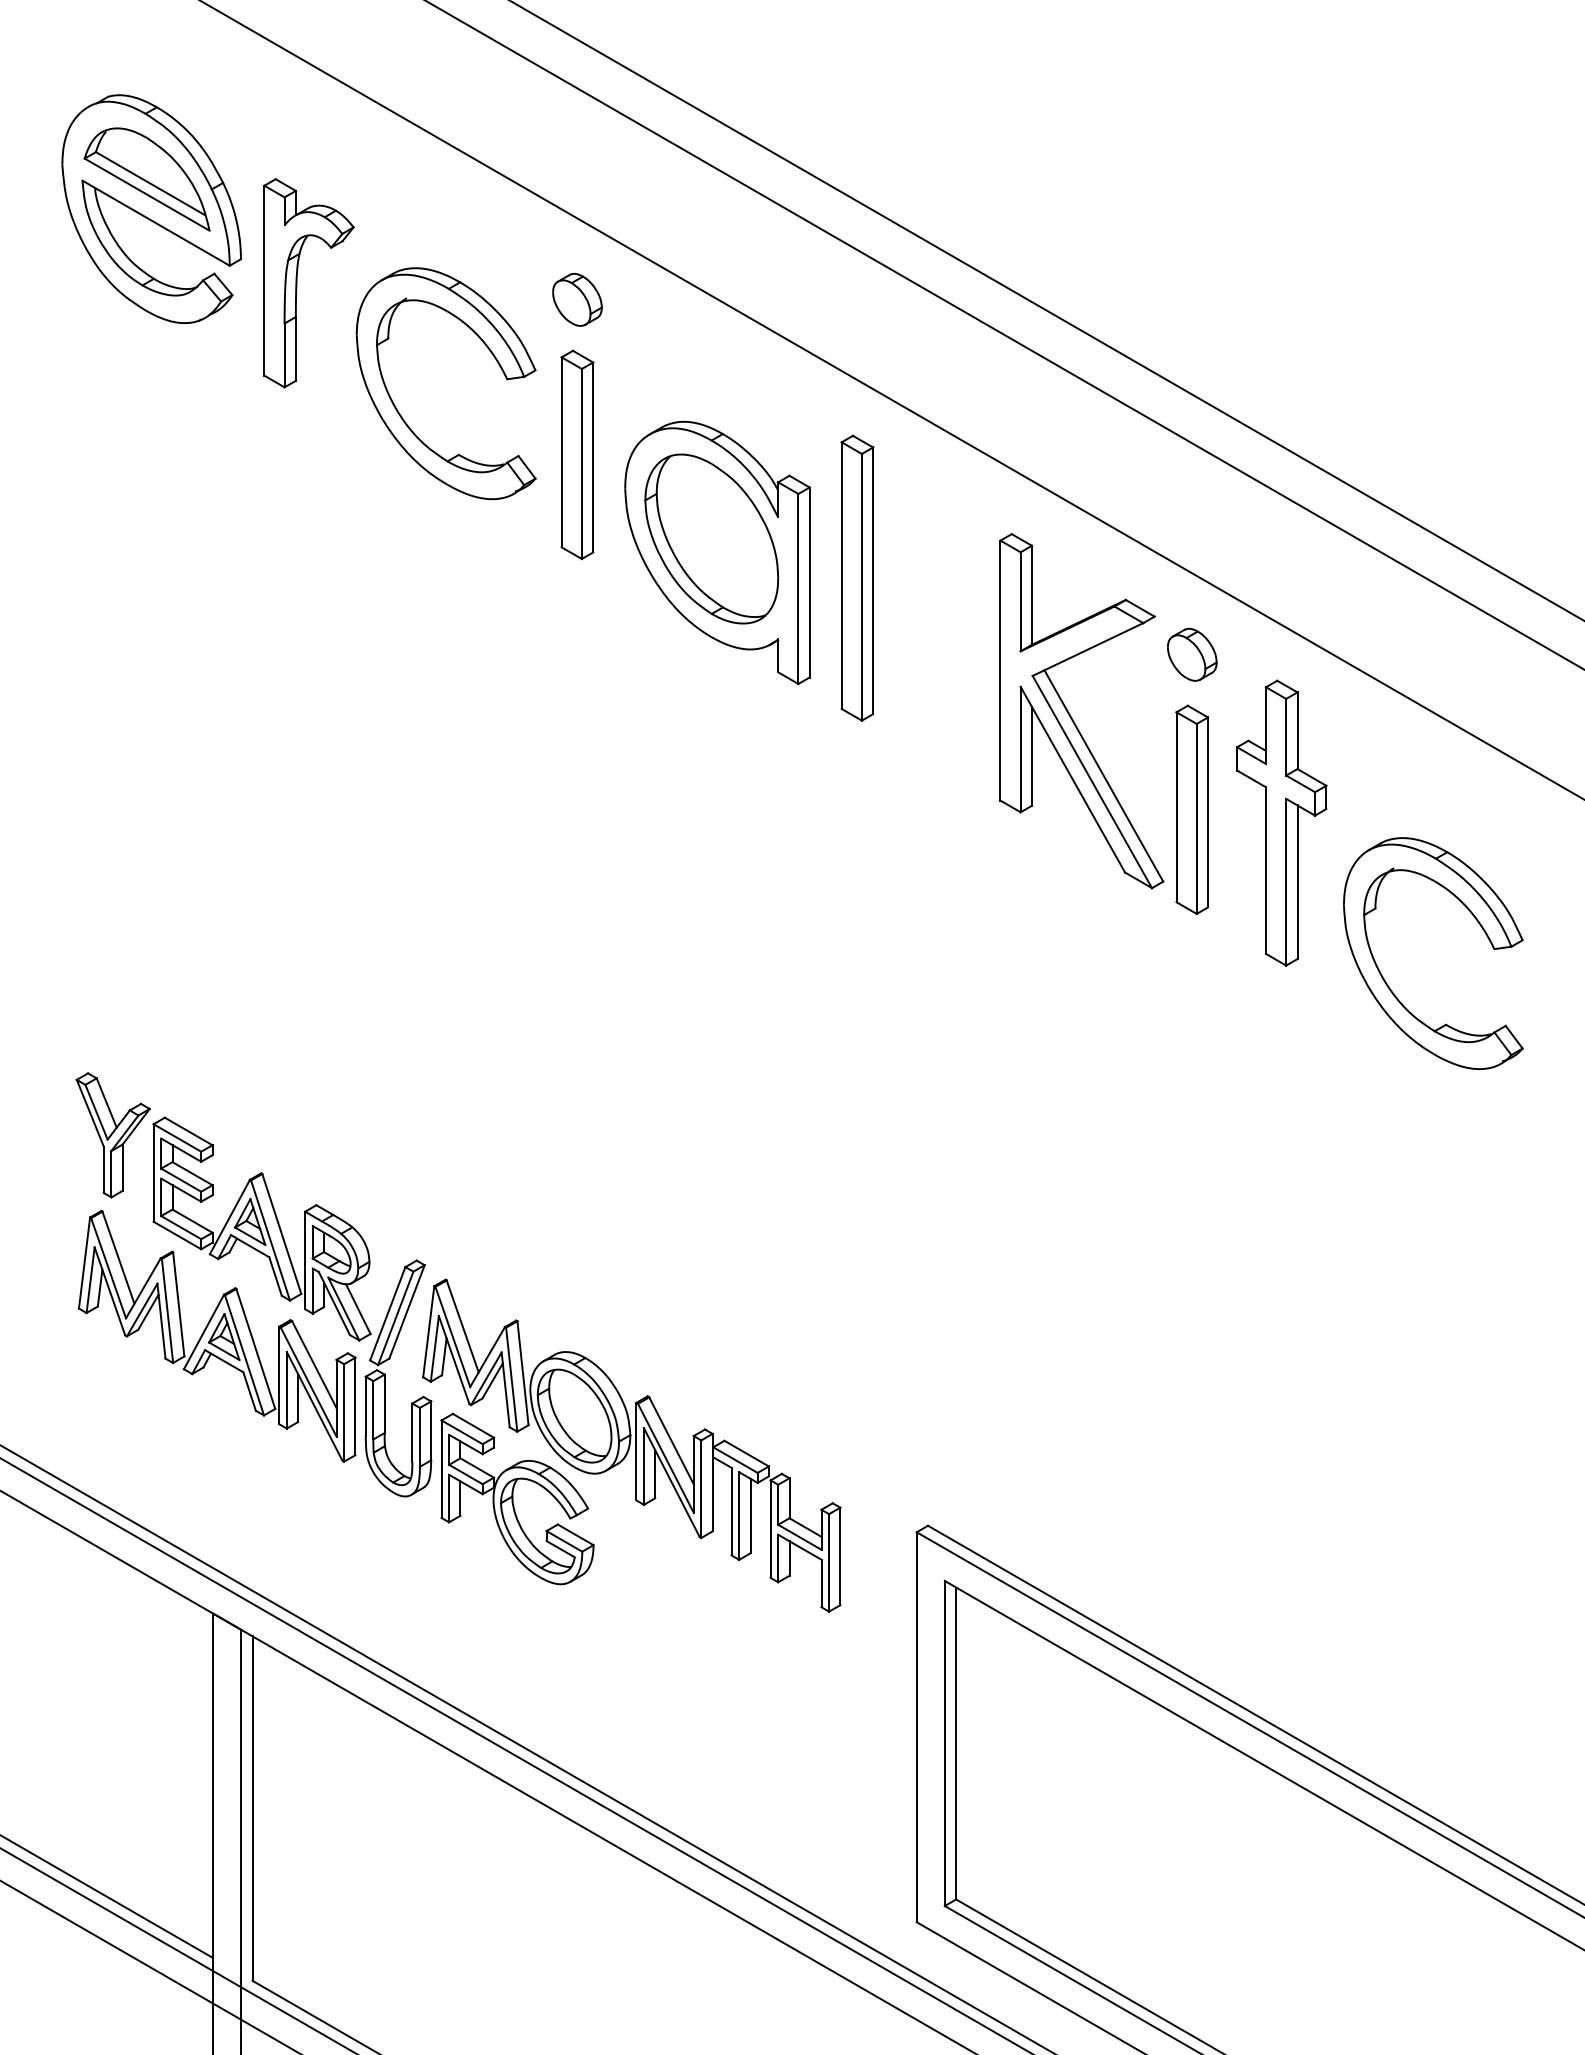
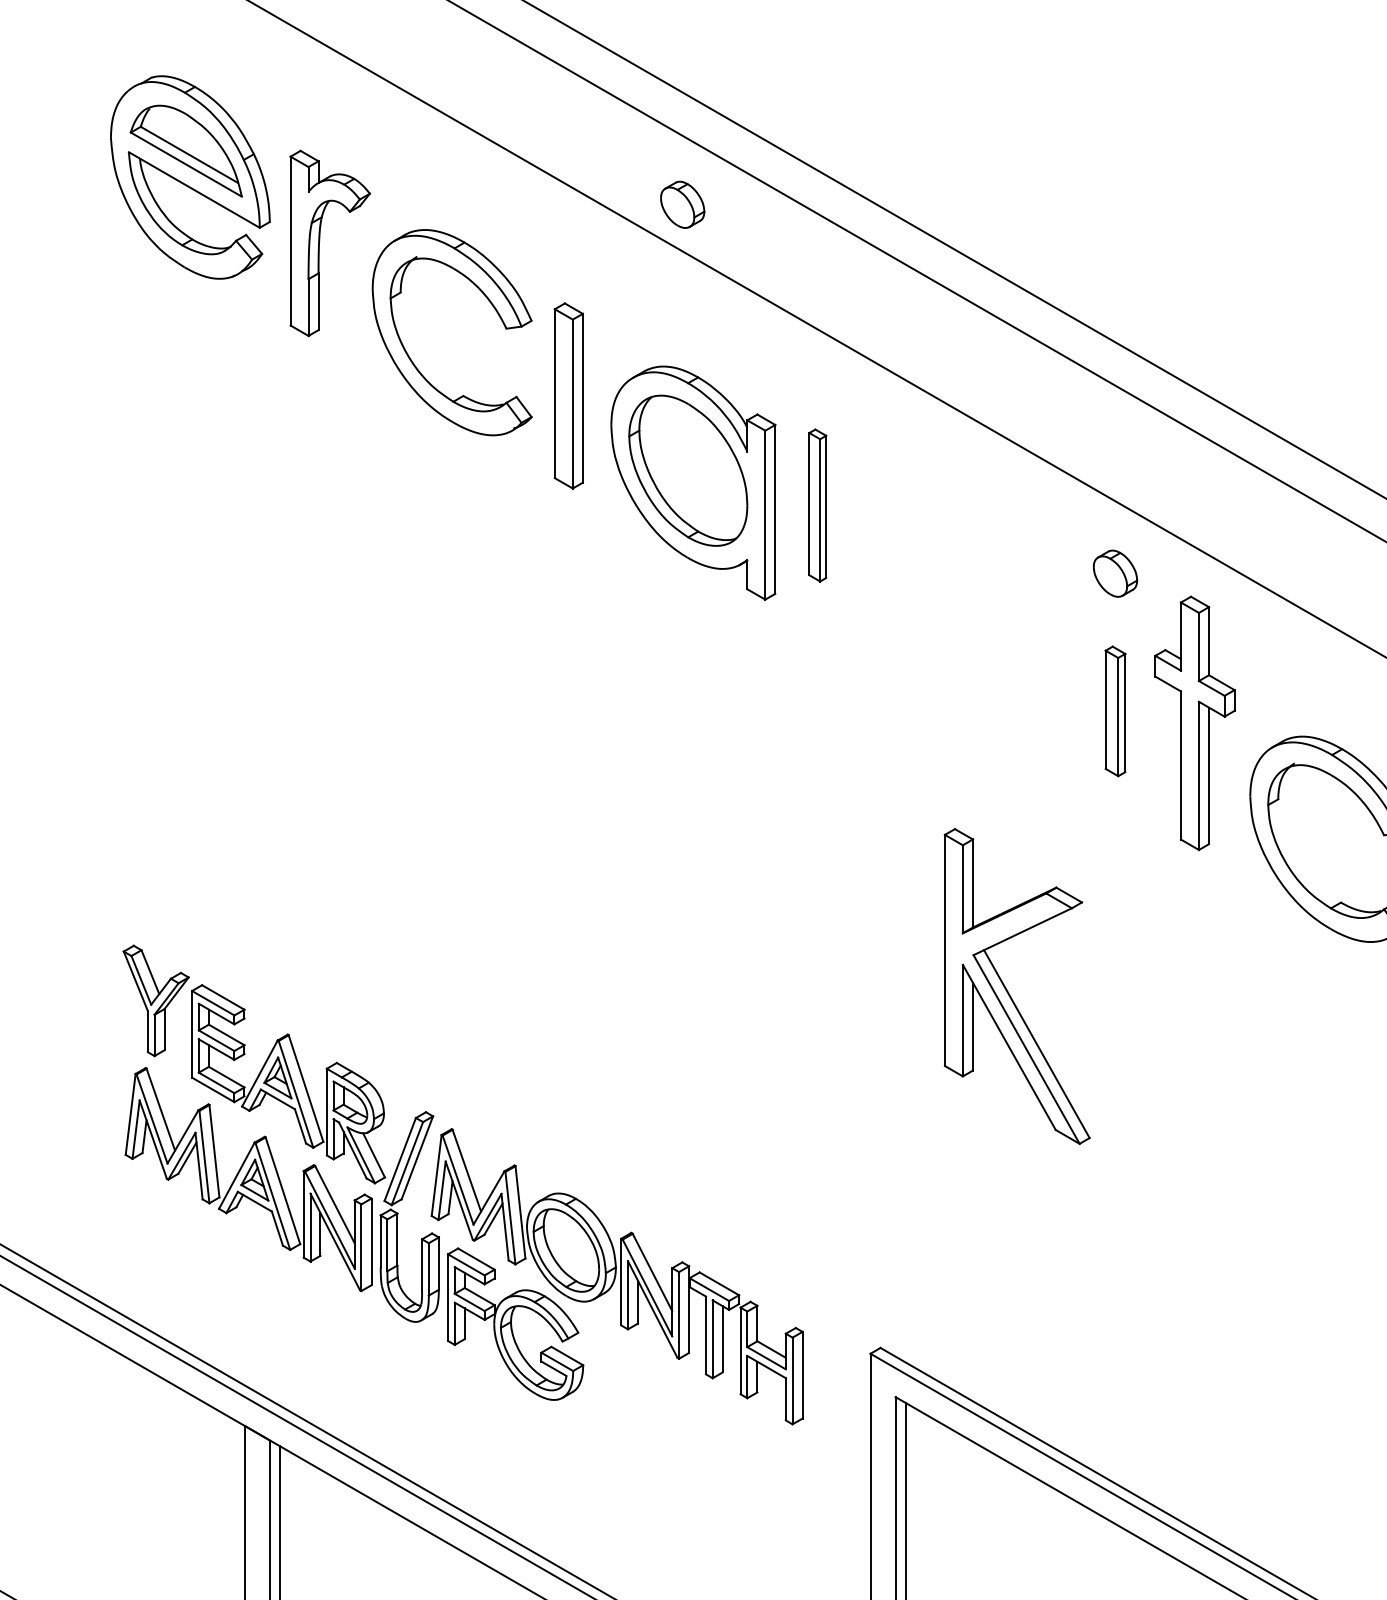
part: (577, 299) -> (682, 204), moved
part: (857, 577) -> (817, 504), size x0.6
part: (1072, 717) -> (1008, 992), moved
part: (1192, 809) -> (1115, 711), size x0.7

